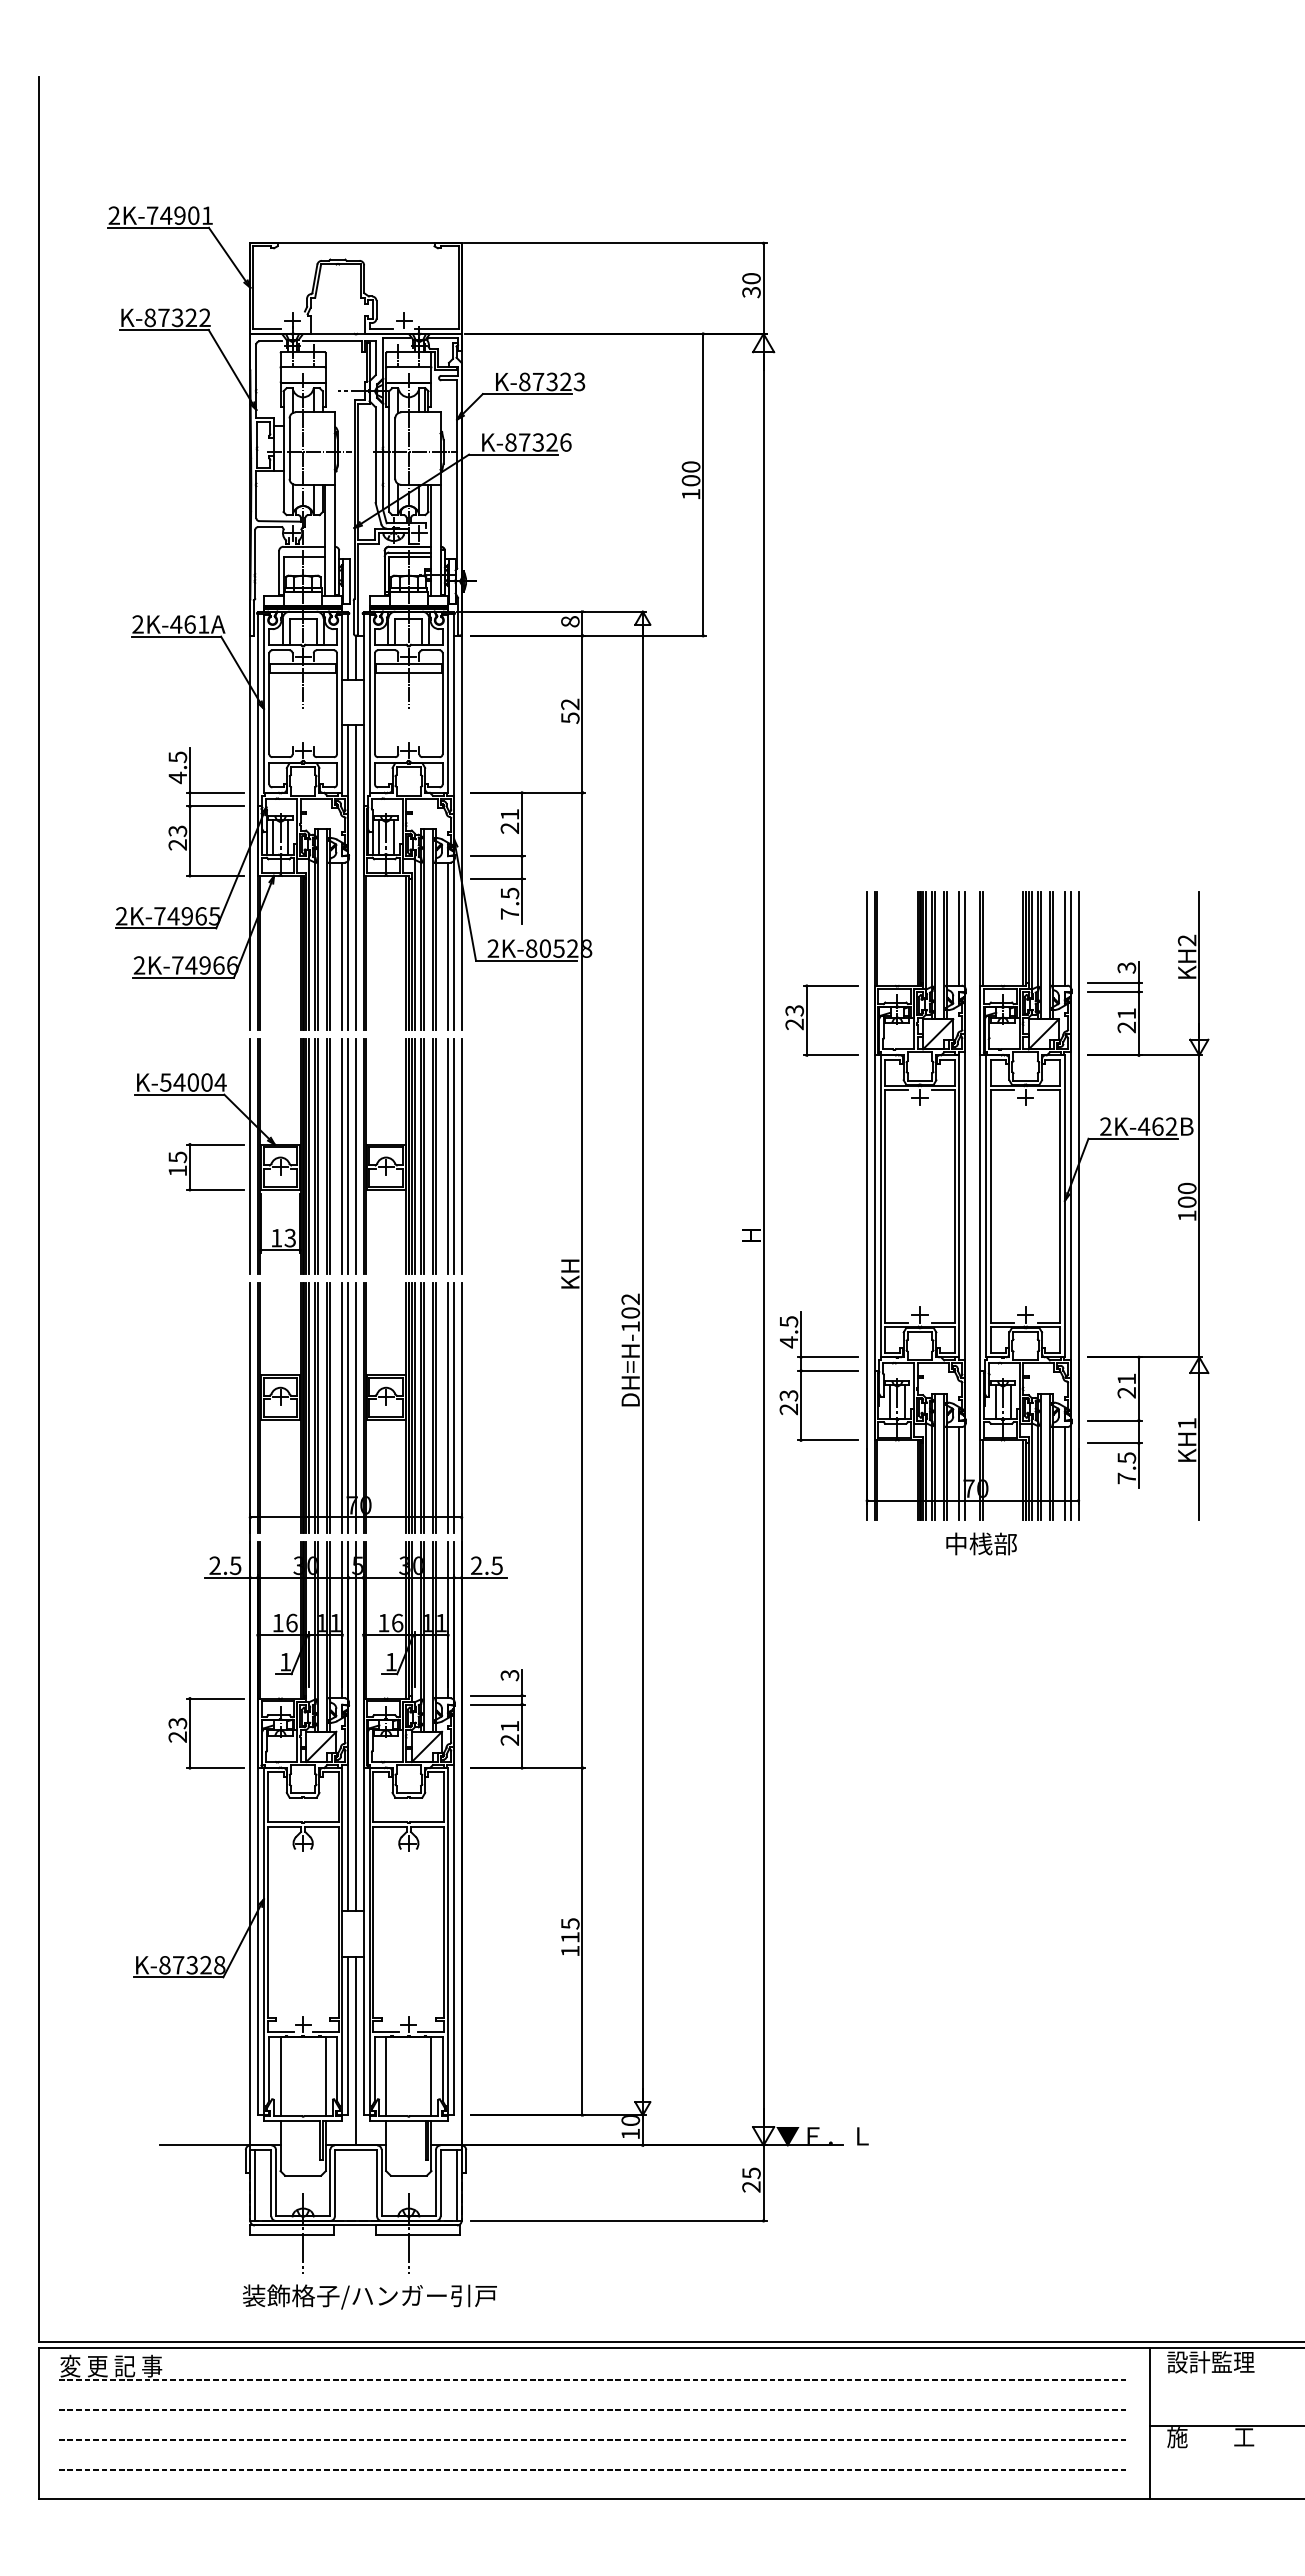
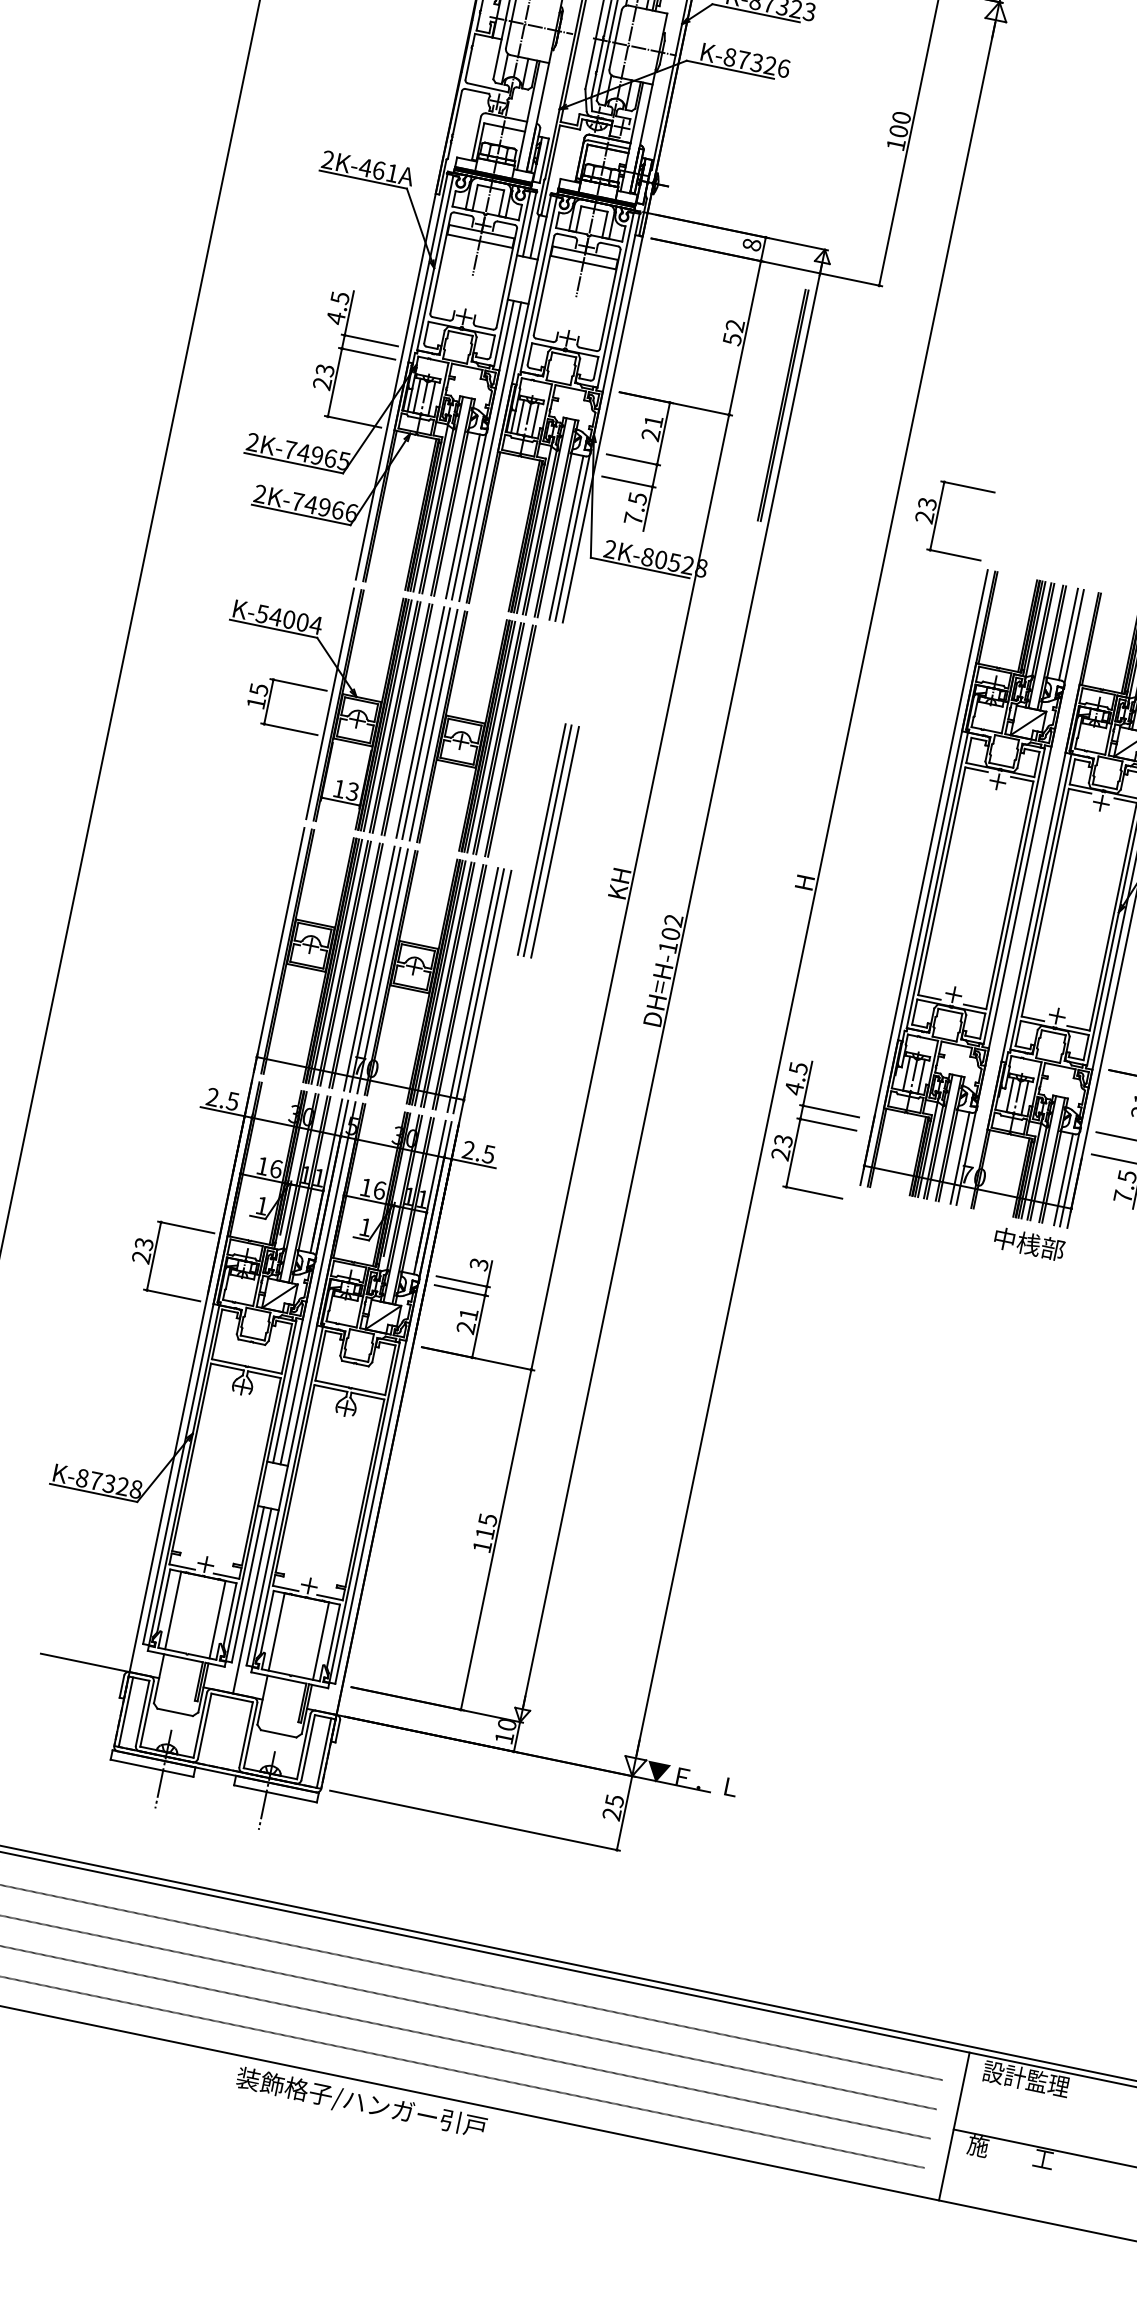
line: (632, 772) -> (782, 405), added
part: (807, 1020) -> (938, 516), moved
part: (454, 1156) -> (548, 840), moved
part: (818, 1376) -> (816, 1128), moved
text: (981, 1543) -> (1029, 1243), moved
text: (369, 2296) -> (361, 2103), moved

